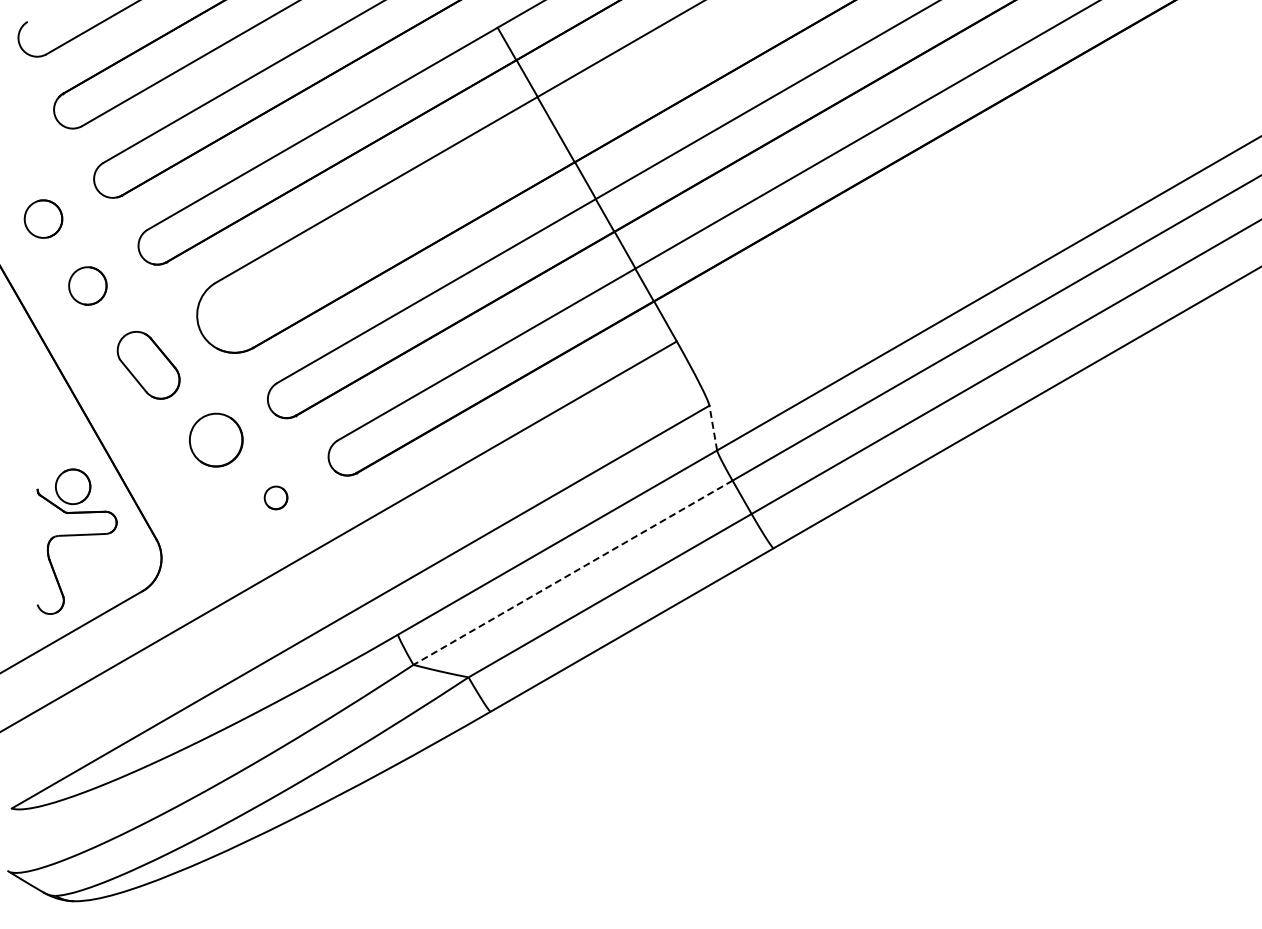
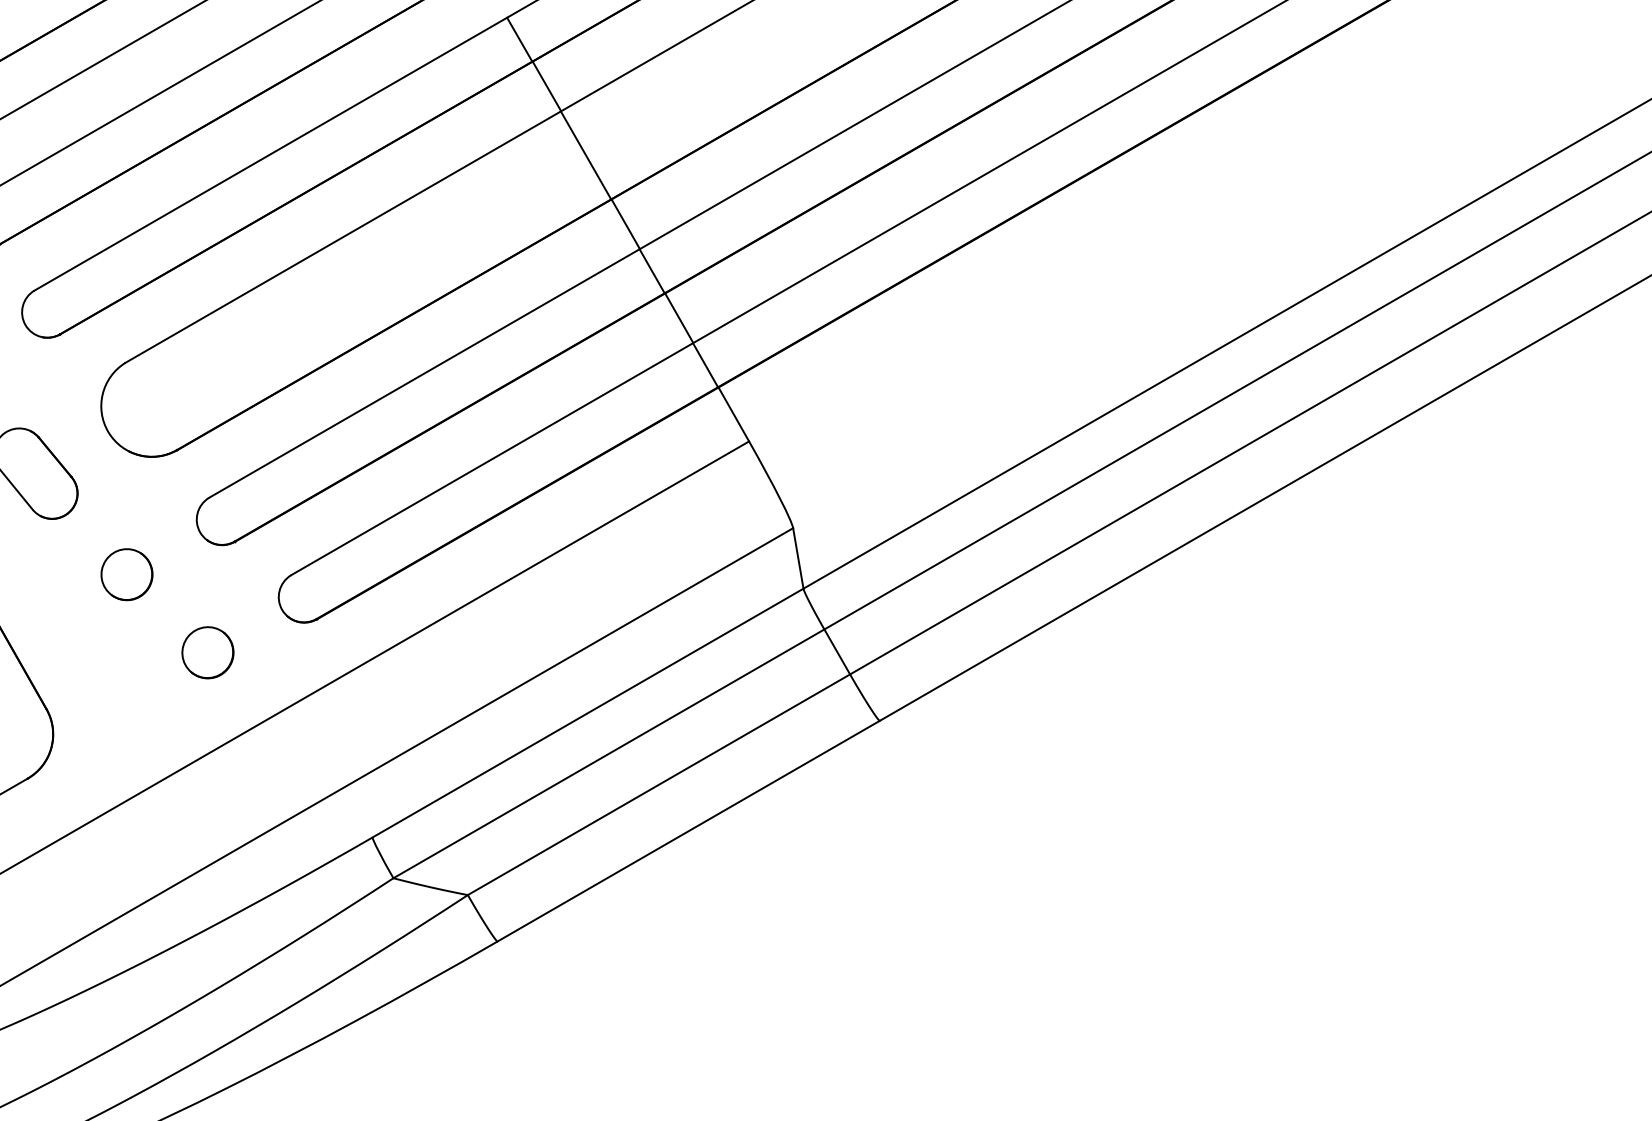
line: (713, 428) -> (798, 558), dashed -> solid
part: (215, 439) -> (126, 573), size x0.71
part: (275, 497) -> (207, 652), size x1.67
line: (572, 573) -> (608, 754), dashed -> solid

